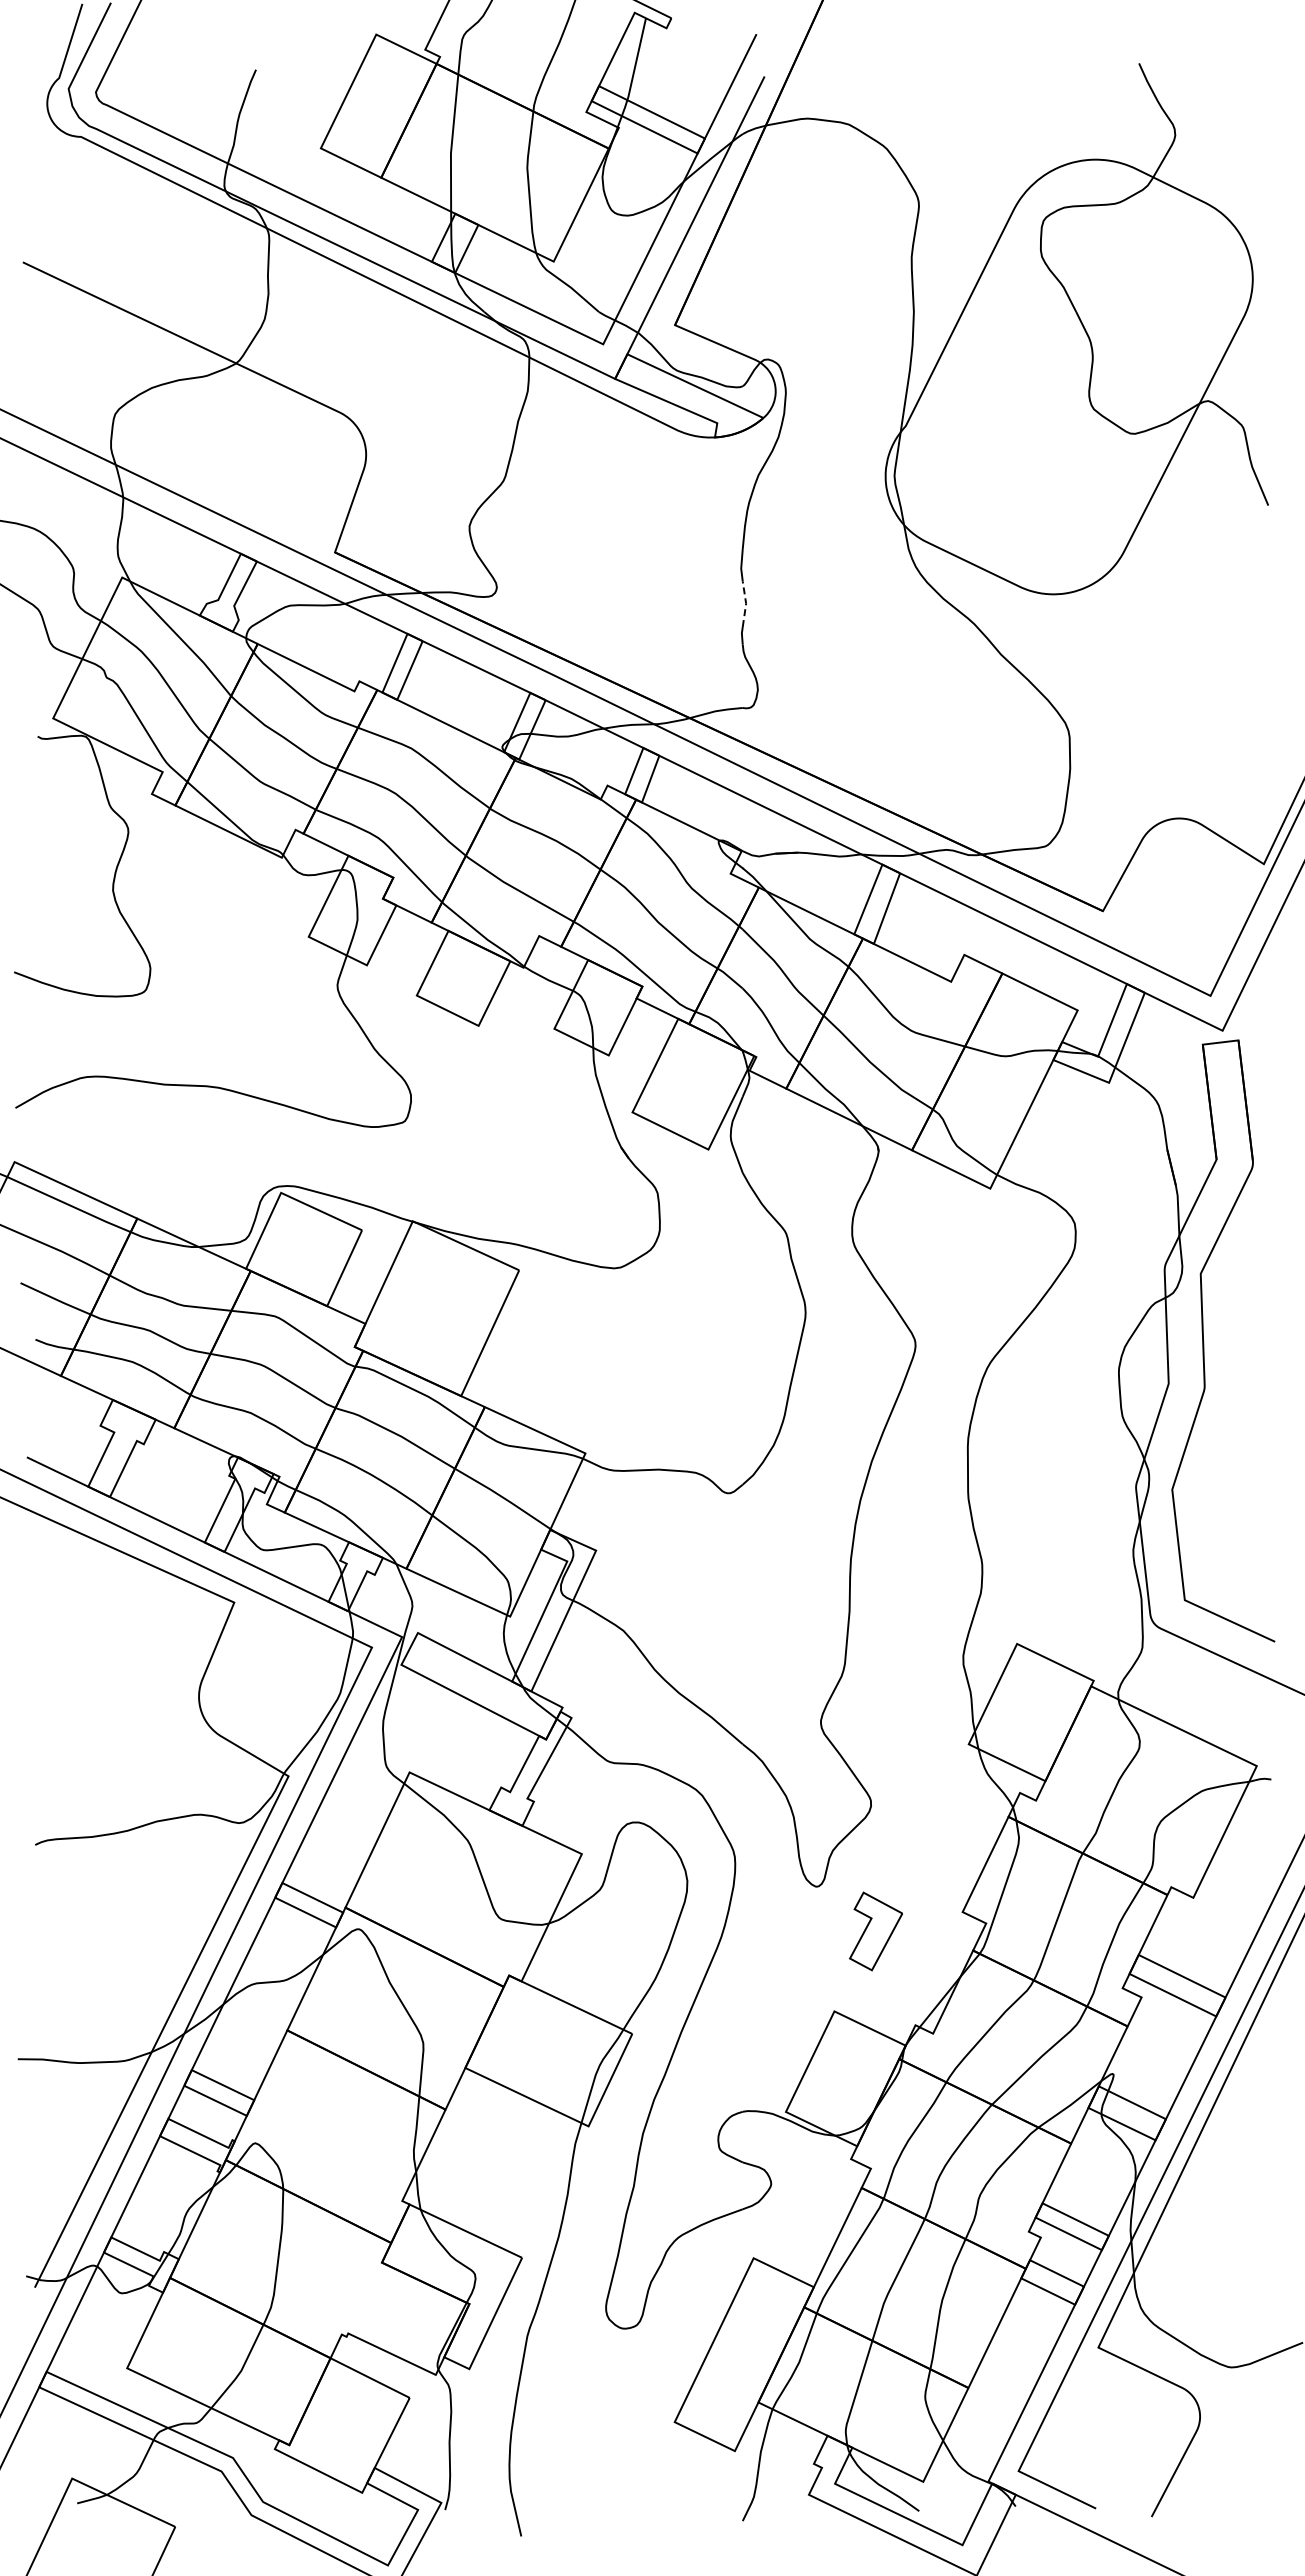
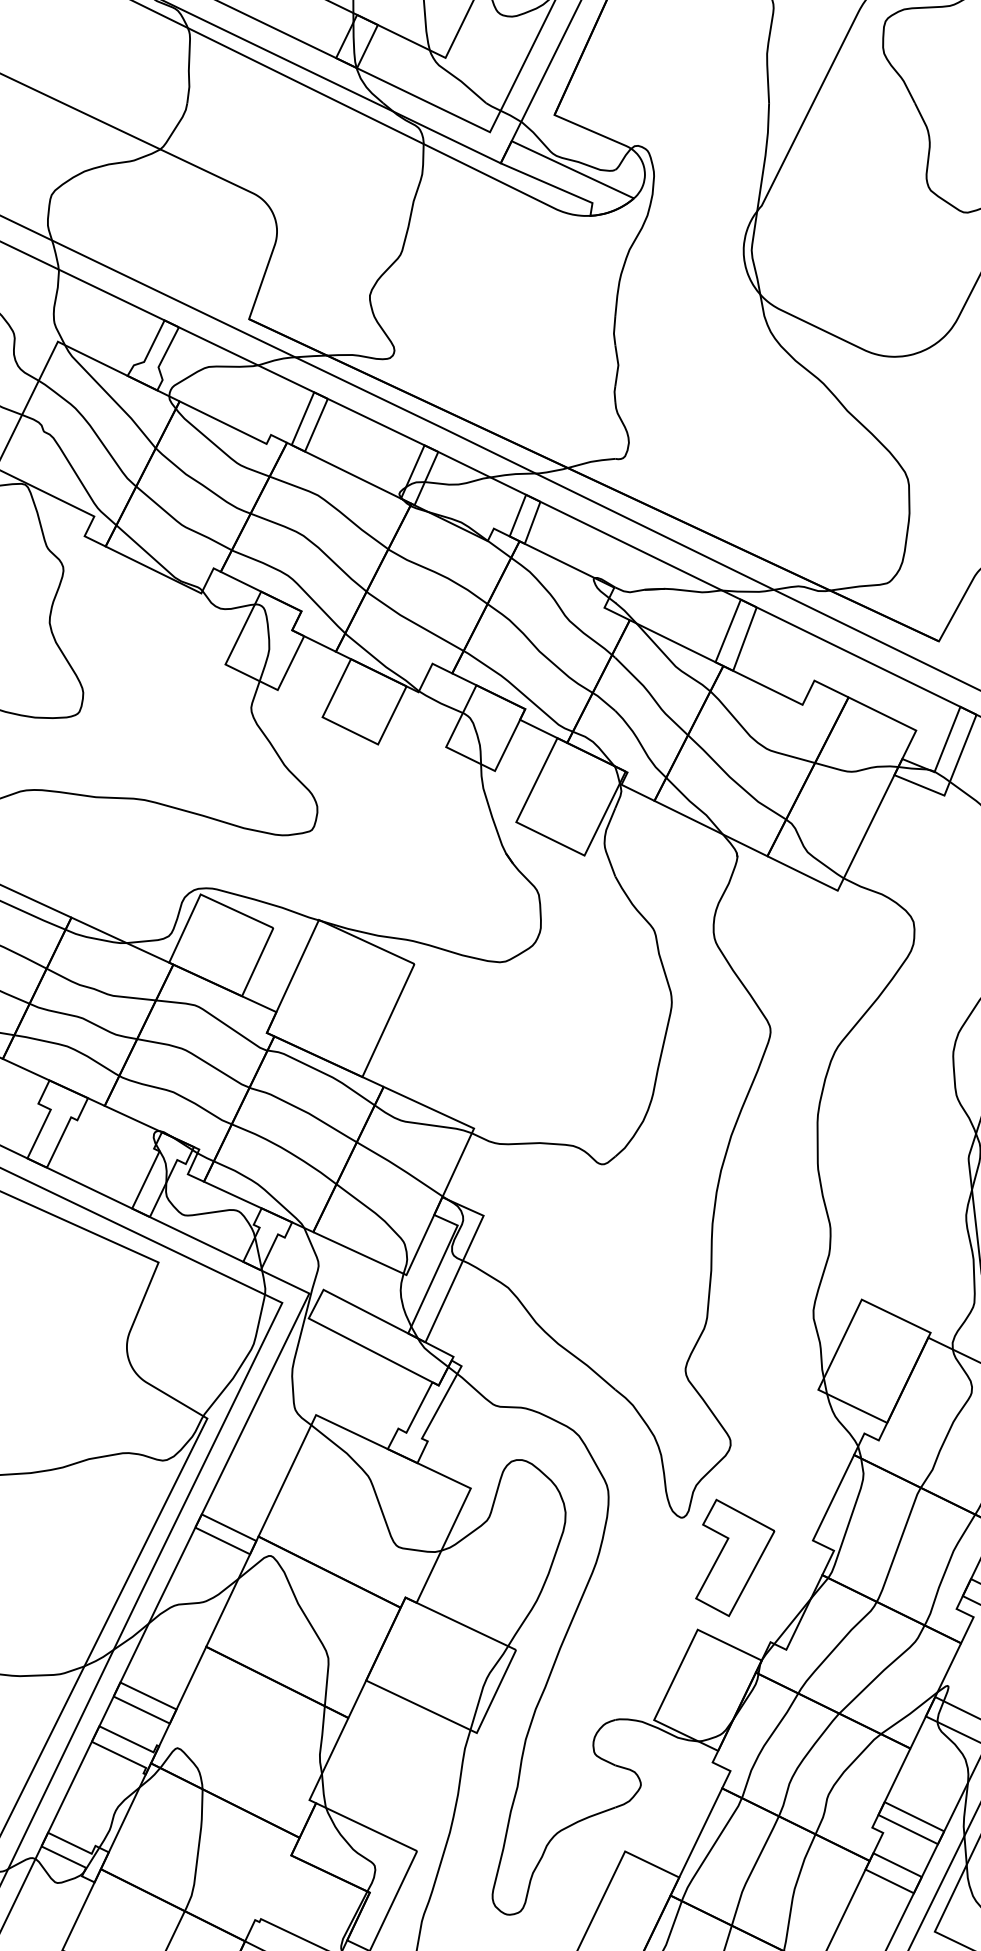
line: (746, 603) -> (618, 365), dashed -> solid
part: (875, 1931) -> (734, 1557), size x1.67

